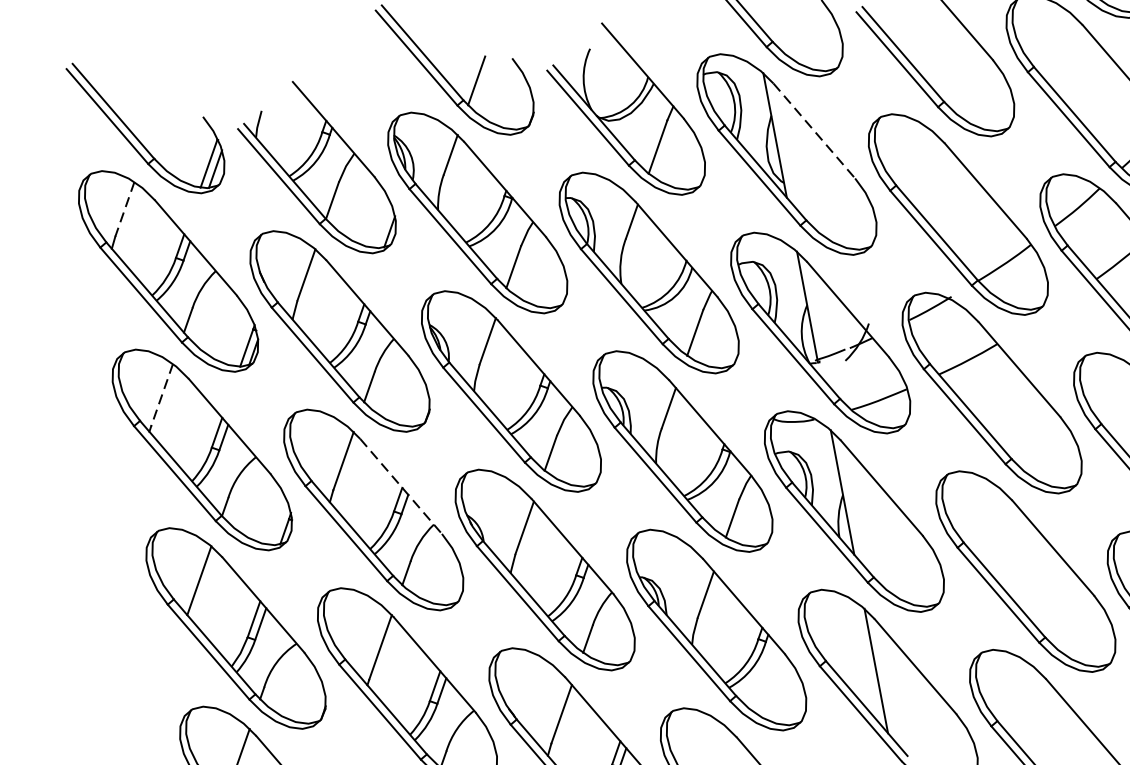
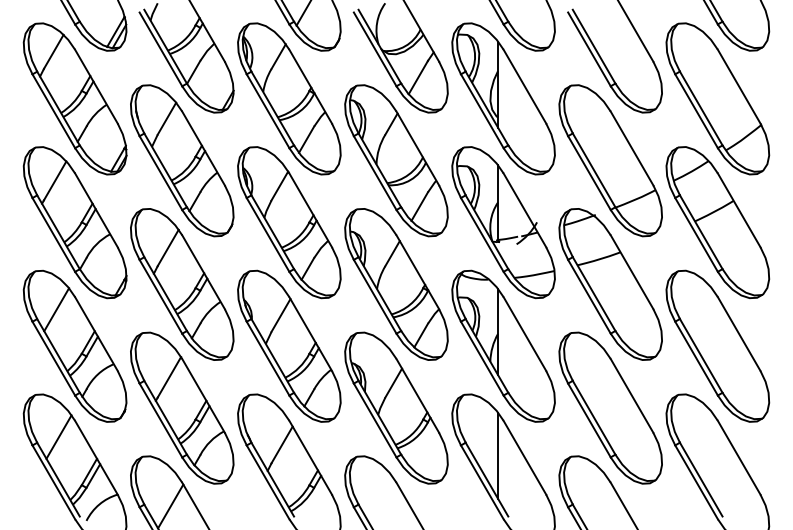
line: (813, 130) -> (524, 86), dashed -> solid
line: (124, 208) -> (53, 51), dashed -> solid
line: (162, 394) -> (55, 180), dashed -> solid
line: (401, 486) -> (203, 272), dashed -> solid

